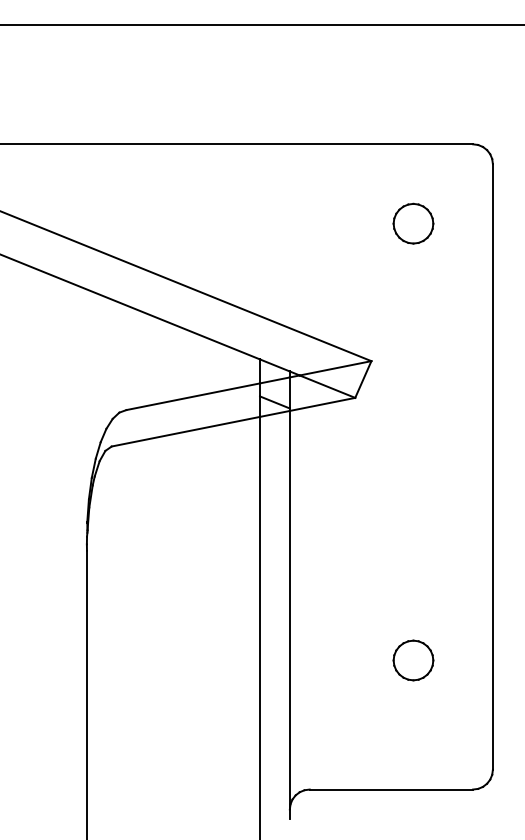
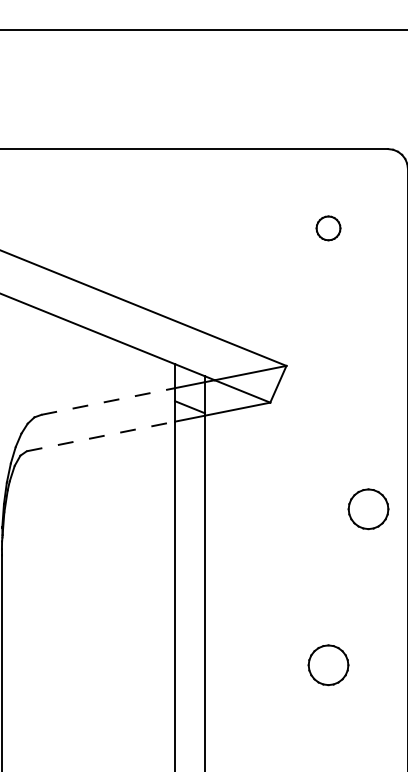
part: (413, 223) -> (328, 228), size x0.6
line: (193, 396) -> (108, 401), solid -> dashed
line: (185, 431) -> (100, 436), solid -> dashed
part: (453, 504) -> (368, 509), added

